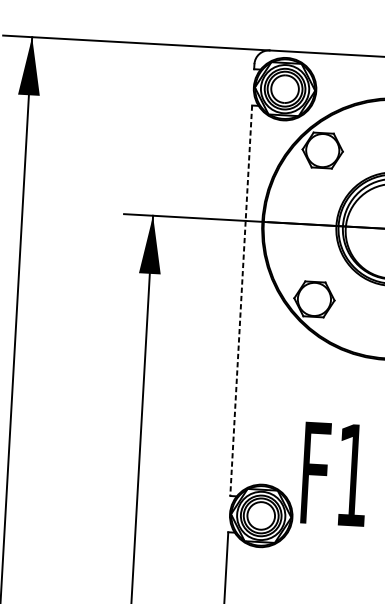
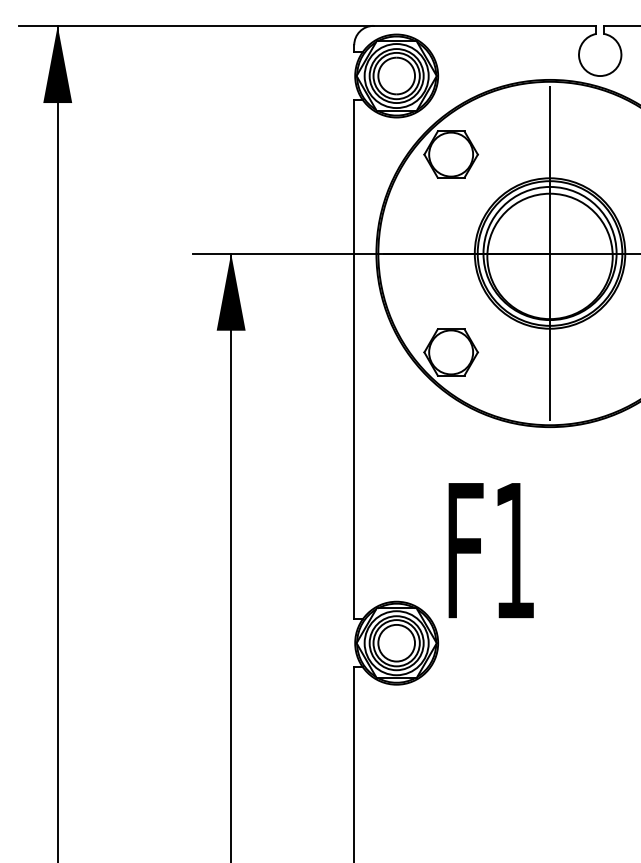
line: (241, 301) -> (354, 360), dashed -> solid
text: (334, 474) -> (490, 550), moved

